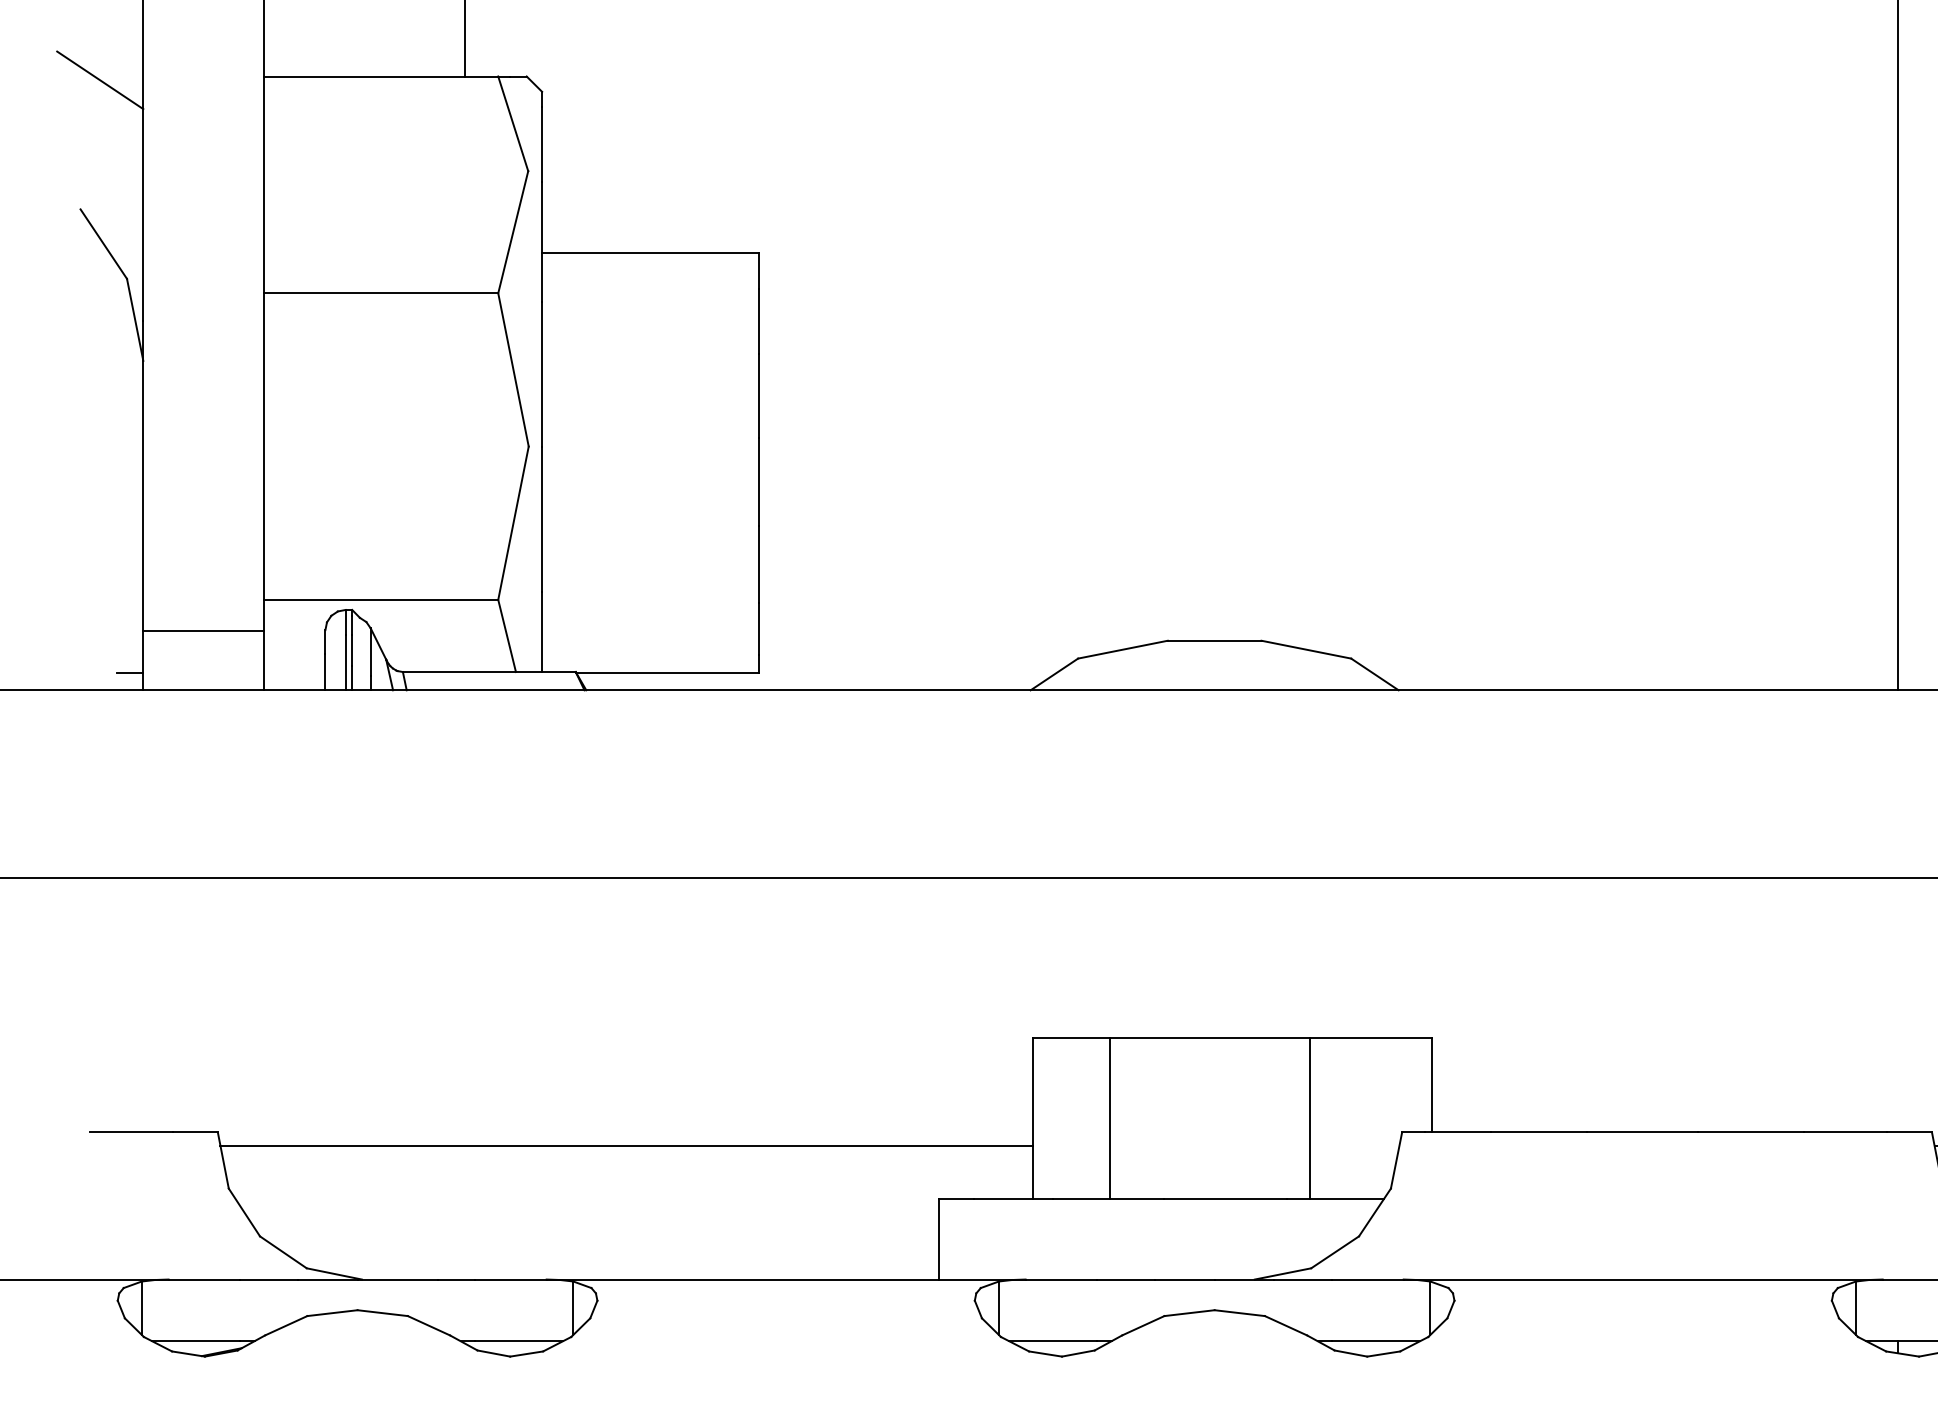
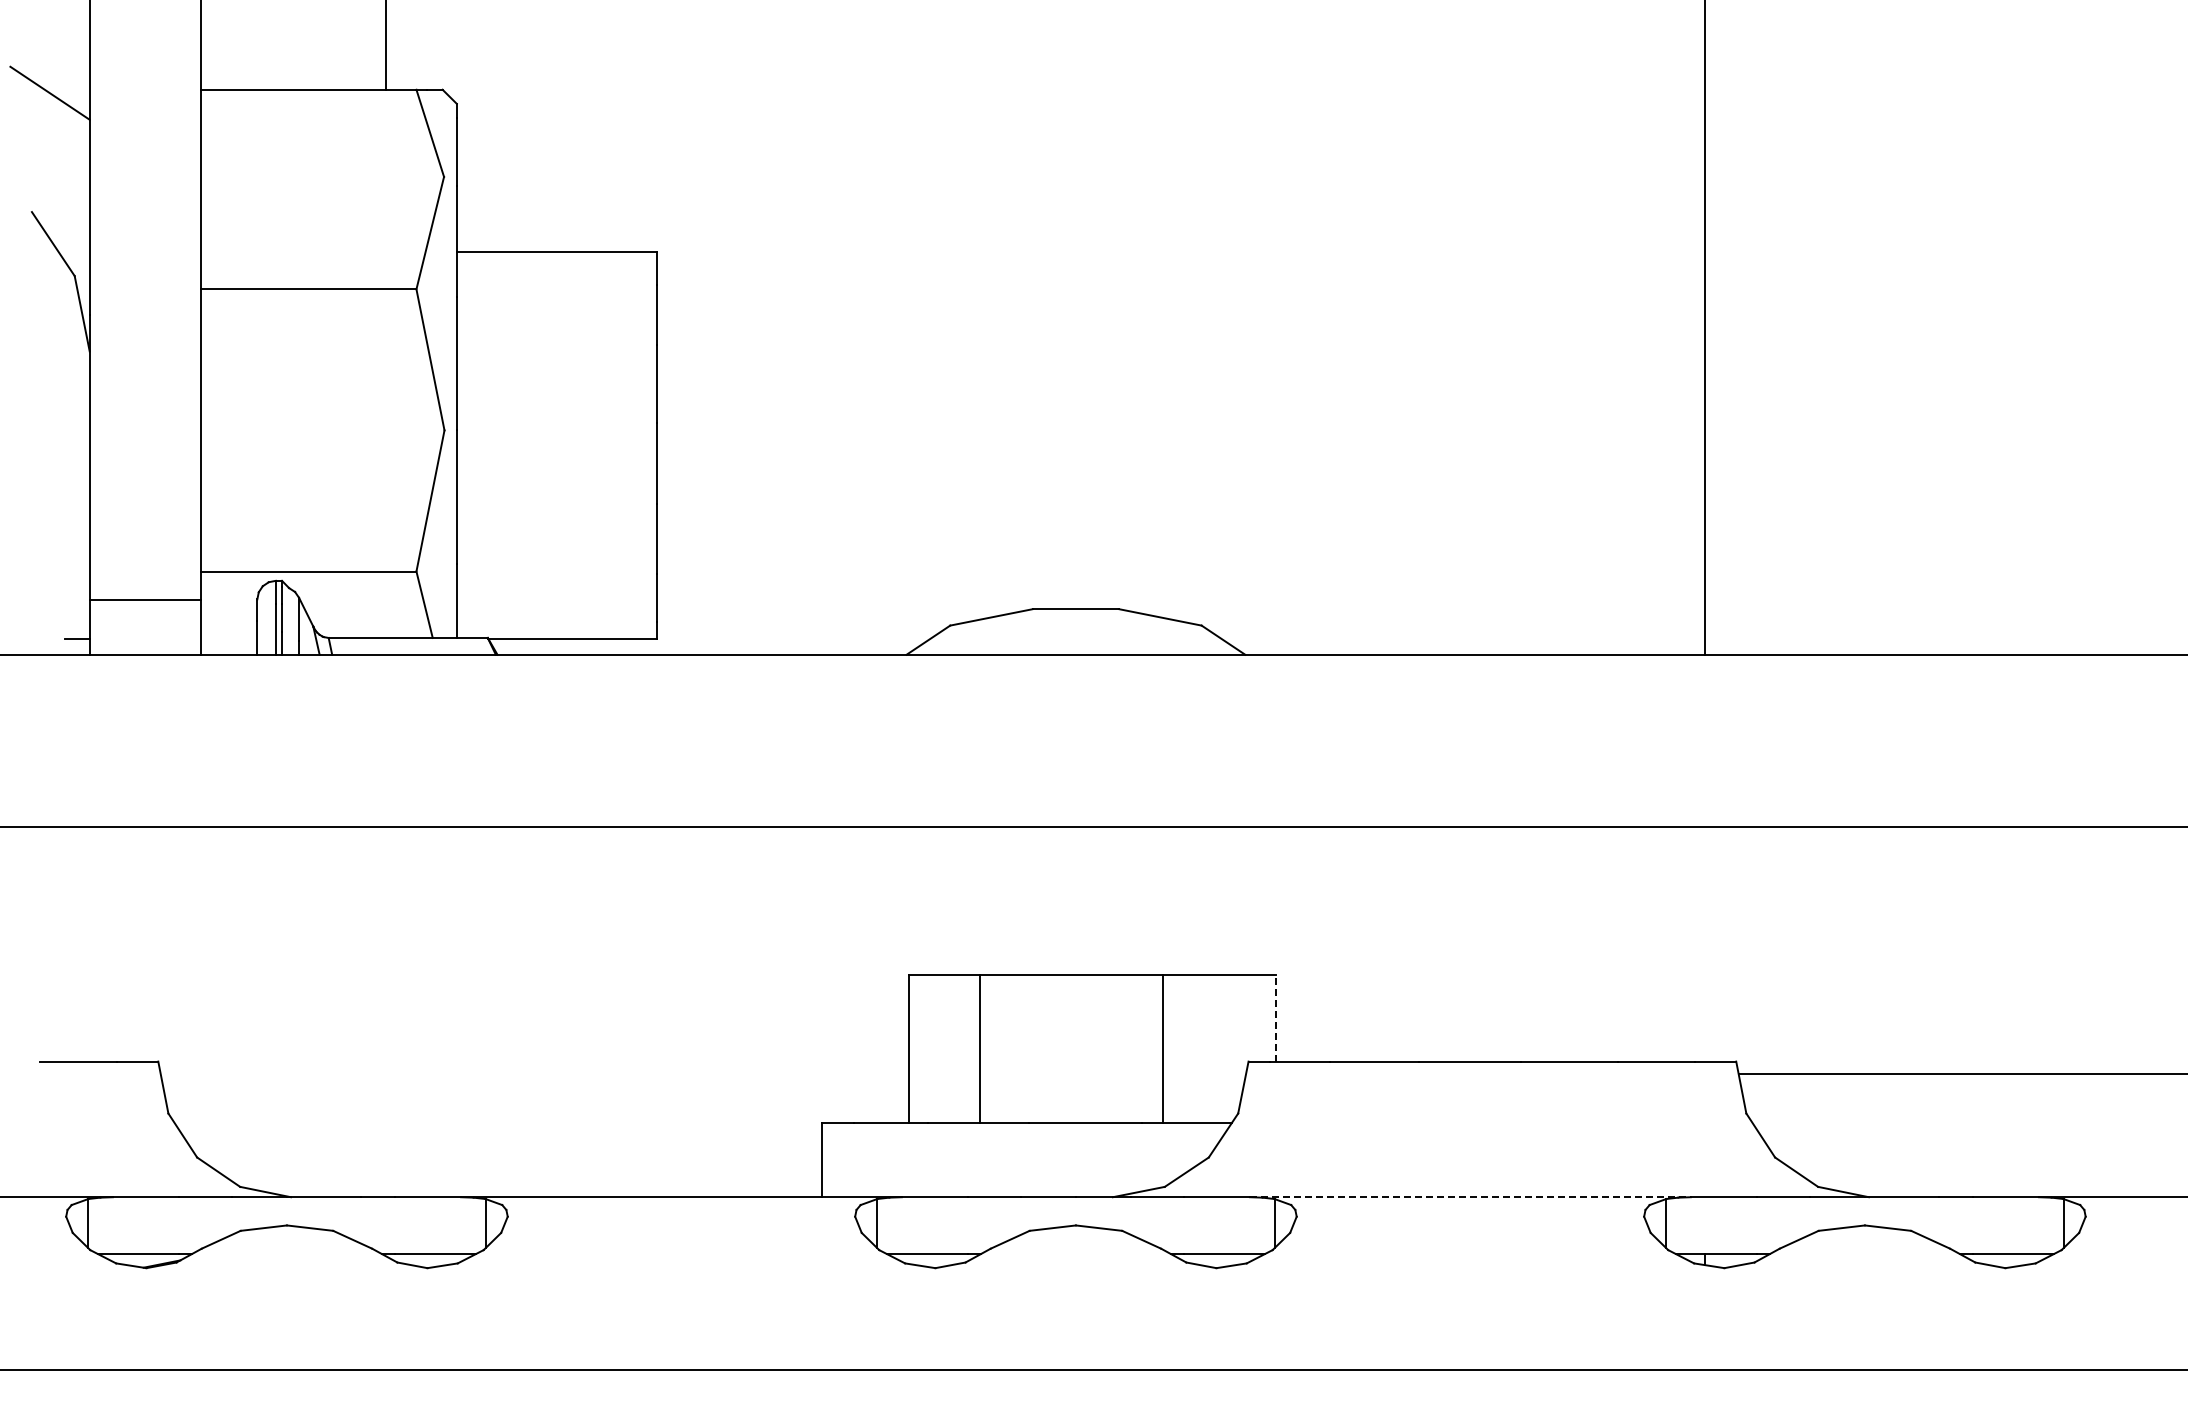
line: (1432, 1084) -> (1276, 1017), solid -> dashed
line: (626, 1145) -> (534, 1073), removed
line: (1643, 1279) -> (1470, 1197), solid -> dashed

